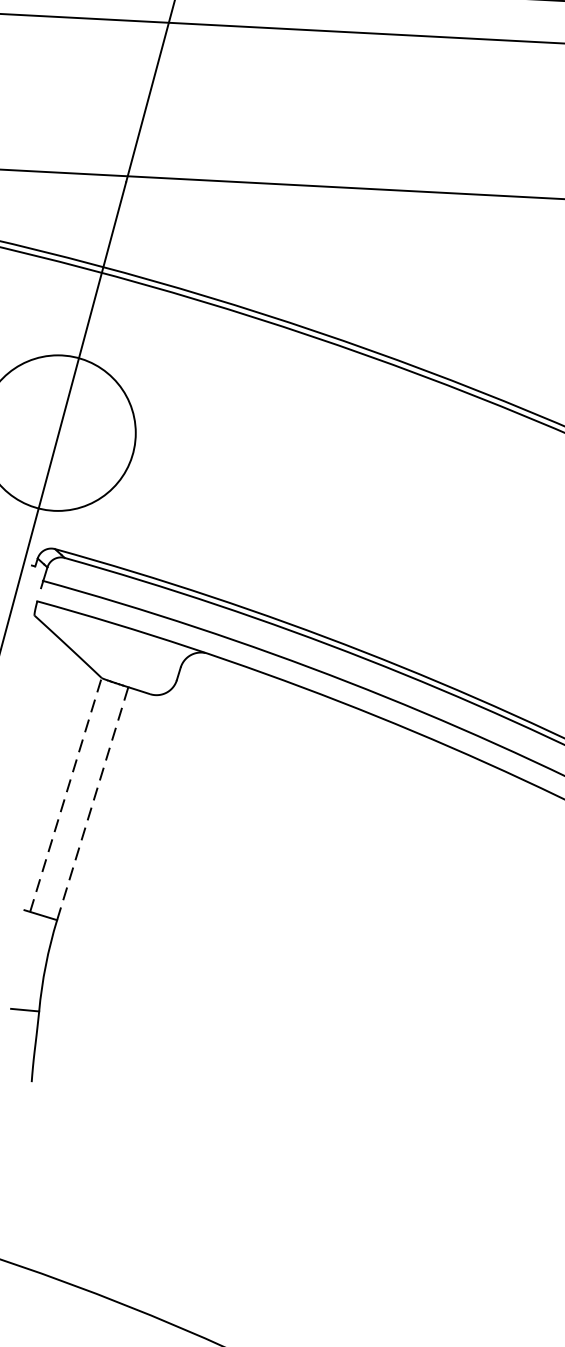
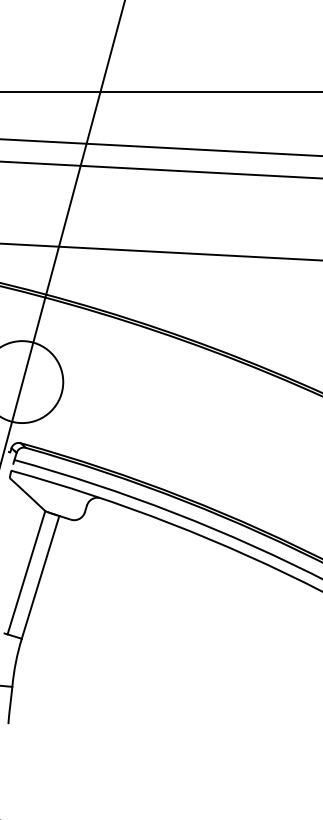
line: (66, 794) -> (26, 572), dashed -> solid
line: (92, 802) -> (40, 576), dashed -> solid

